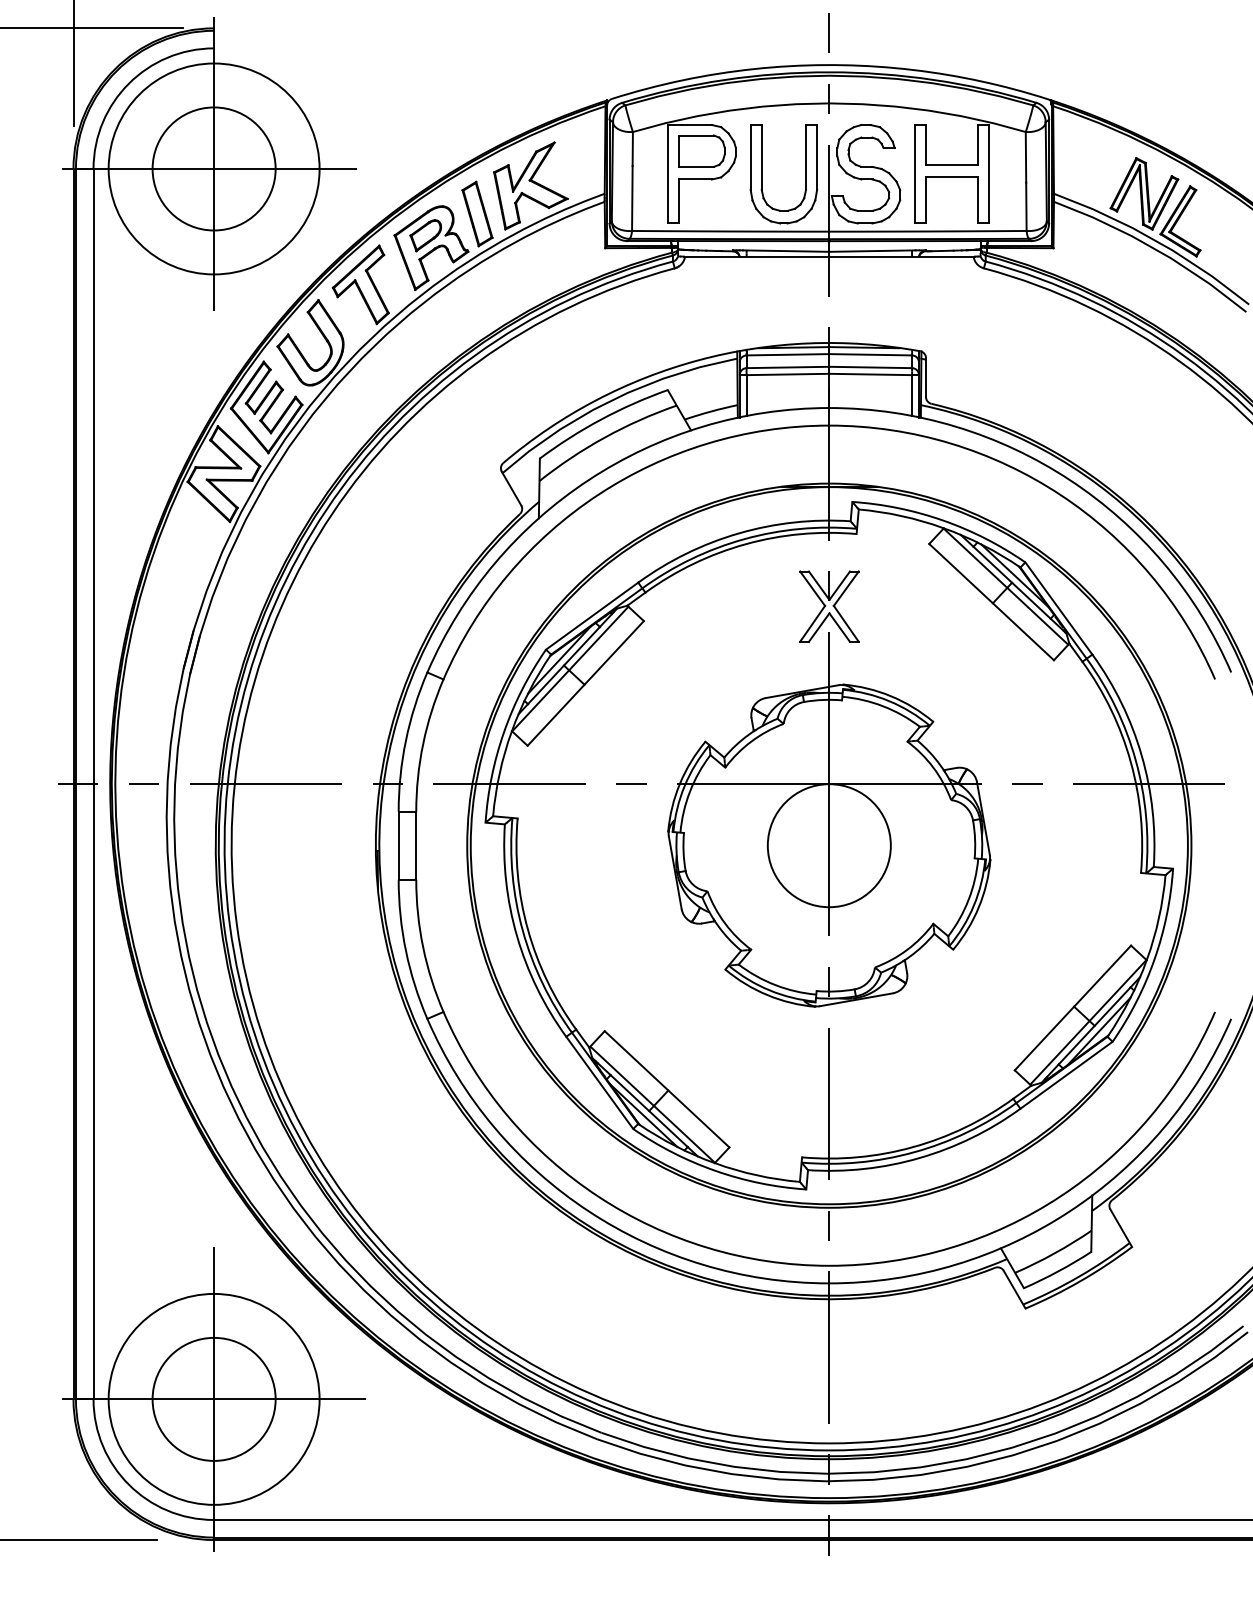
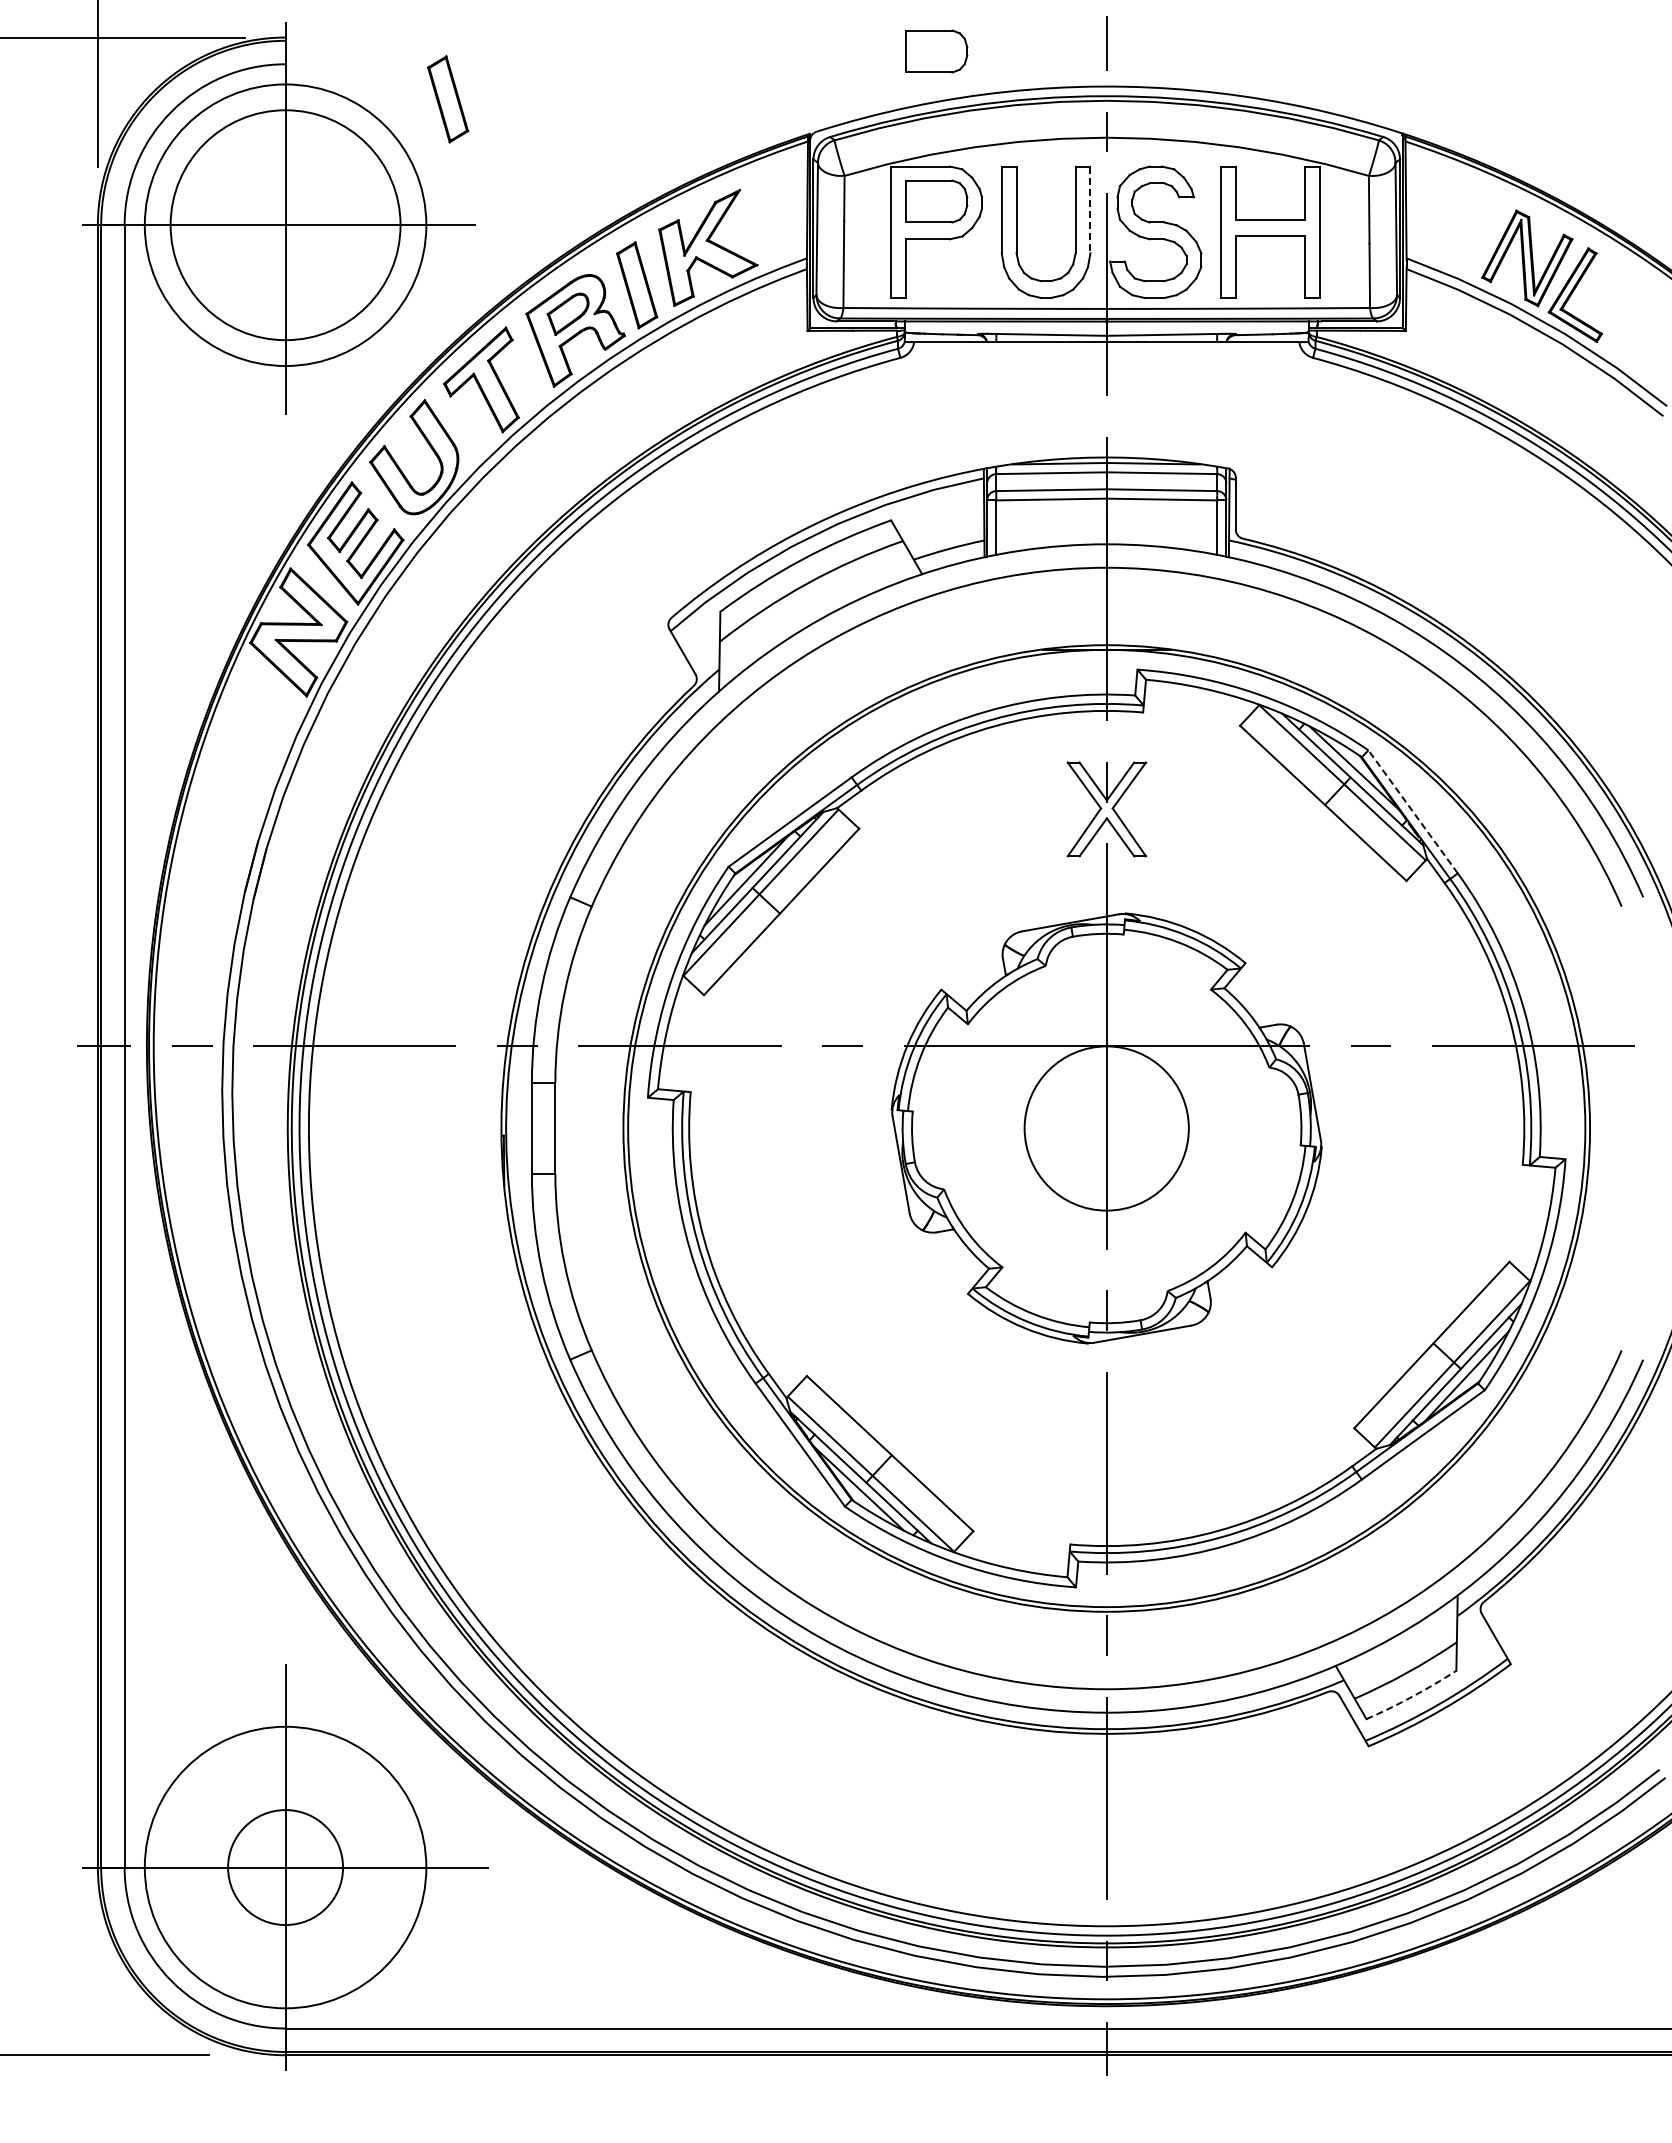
part: (701, 38) -> (936, 51), added
part: (336, 74) -> (448, 99), added
line: (817, 157) -> (1090, 210), solid -> dashed
circle: (214, 169) -> (285, 225), size x1.4
line: (1058, 608) -> (1412, 811), solid -> dashed
arc: (1058, 1271) -> (1412, 1696), solid -> dashed
circle: (214, 1399) -> (285, 1867), size x0.7

